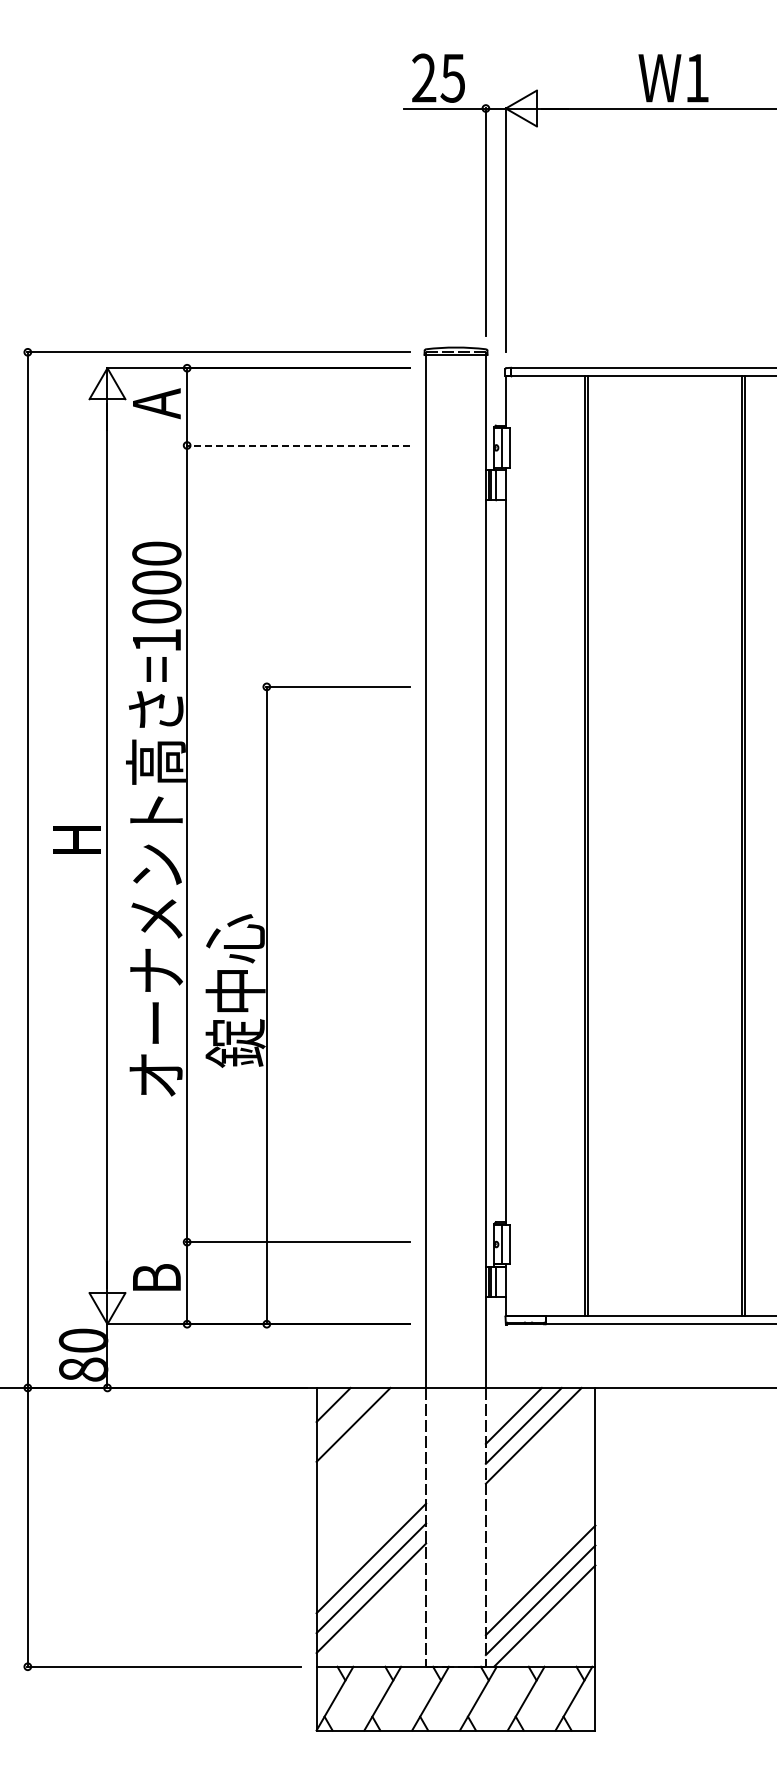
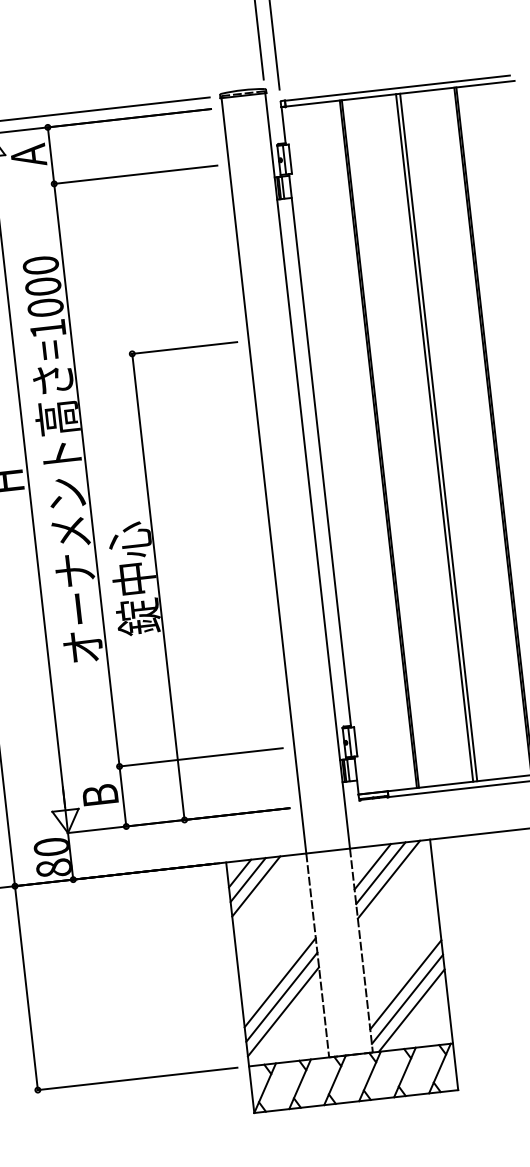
line: (298, 445) -> (135, 174), dashed -> solid
line: (662, 846) -> (434, 438), added
line: (667, 846) -> (438, 437), added
line: (343, 1414) -> (248, 879), added

